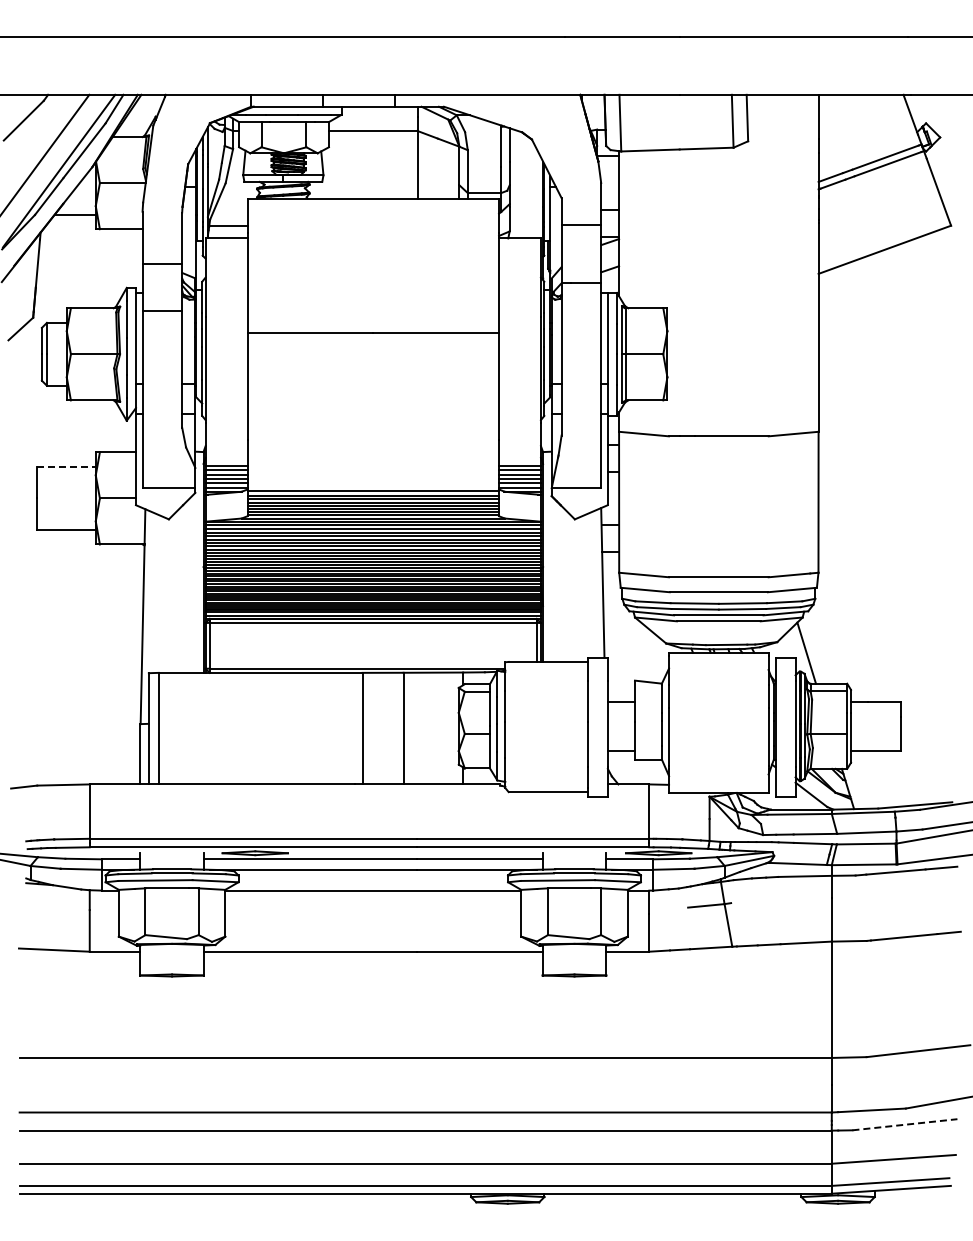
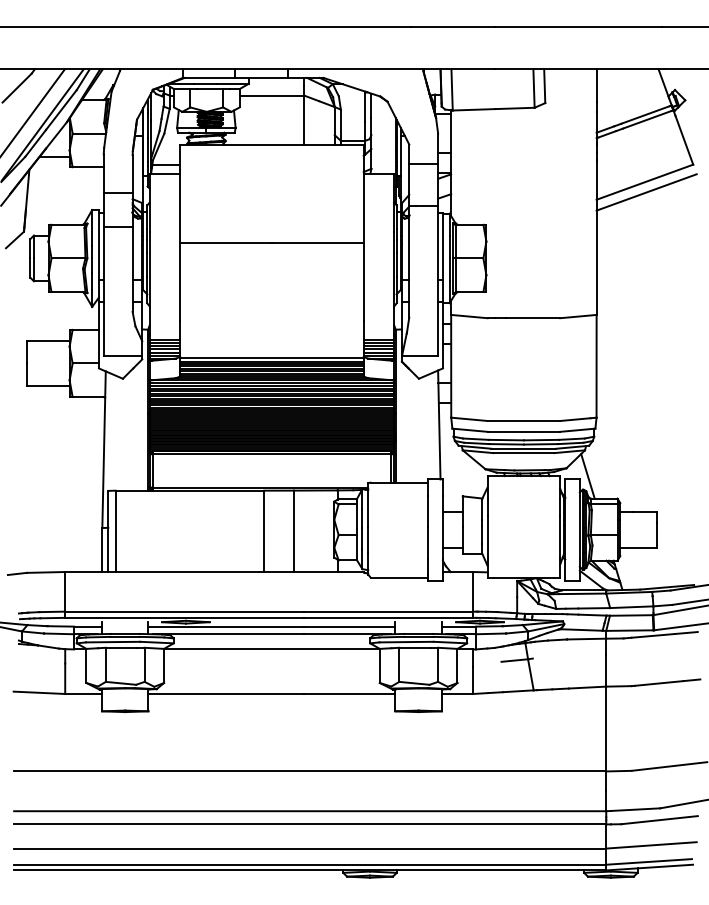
line: (886, 263) -> (646, 192), added
line: (66, 466) -> (48, 340), dashed -> solid
line: (904, 1124) -> (659, 819), dashed -> solid

